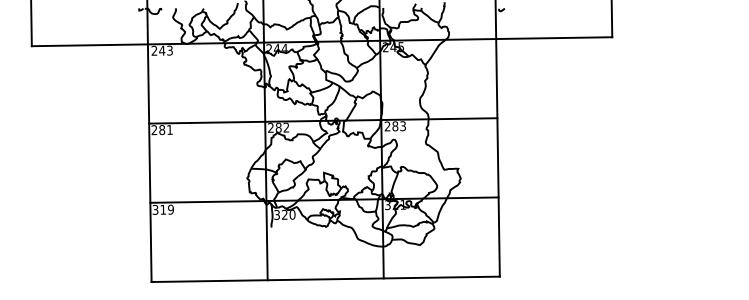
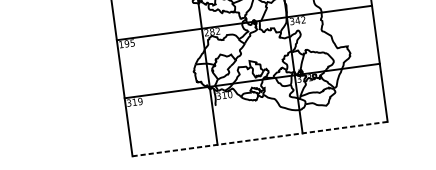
text: (394, 126) -> (297, 20), 283 -> 342
text: (161, 130) -> (126, 44), 281 -> 195
text: (284, 214) -> (224, 95), 320 -> 310
line: (326, 279) -> (260, 139), solid -> dashed

